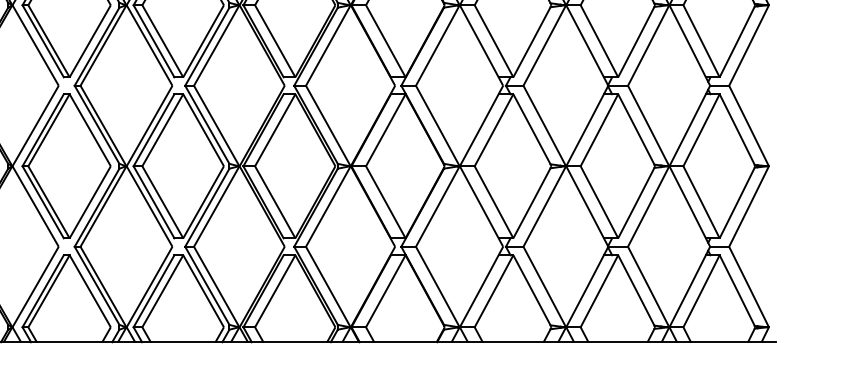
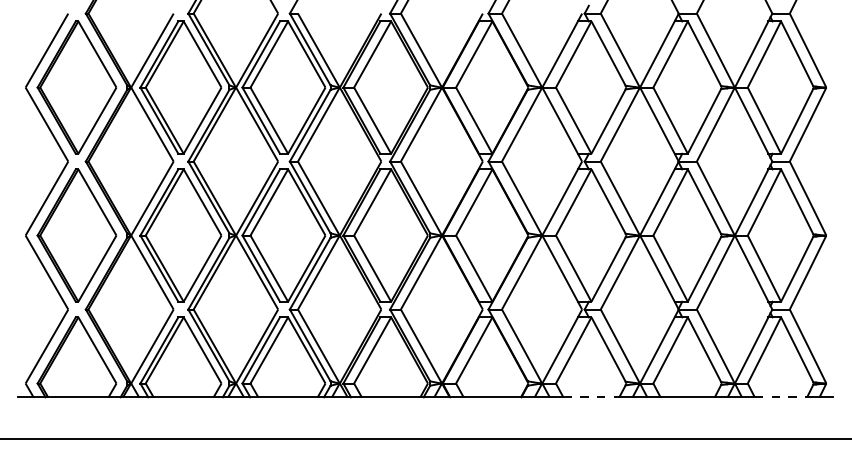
line: (513, 342) -> (591, 397), solid -> dashed
line: (720, 342) -> (781, 397), solid -> dashed

